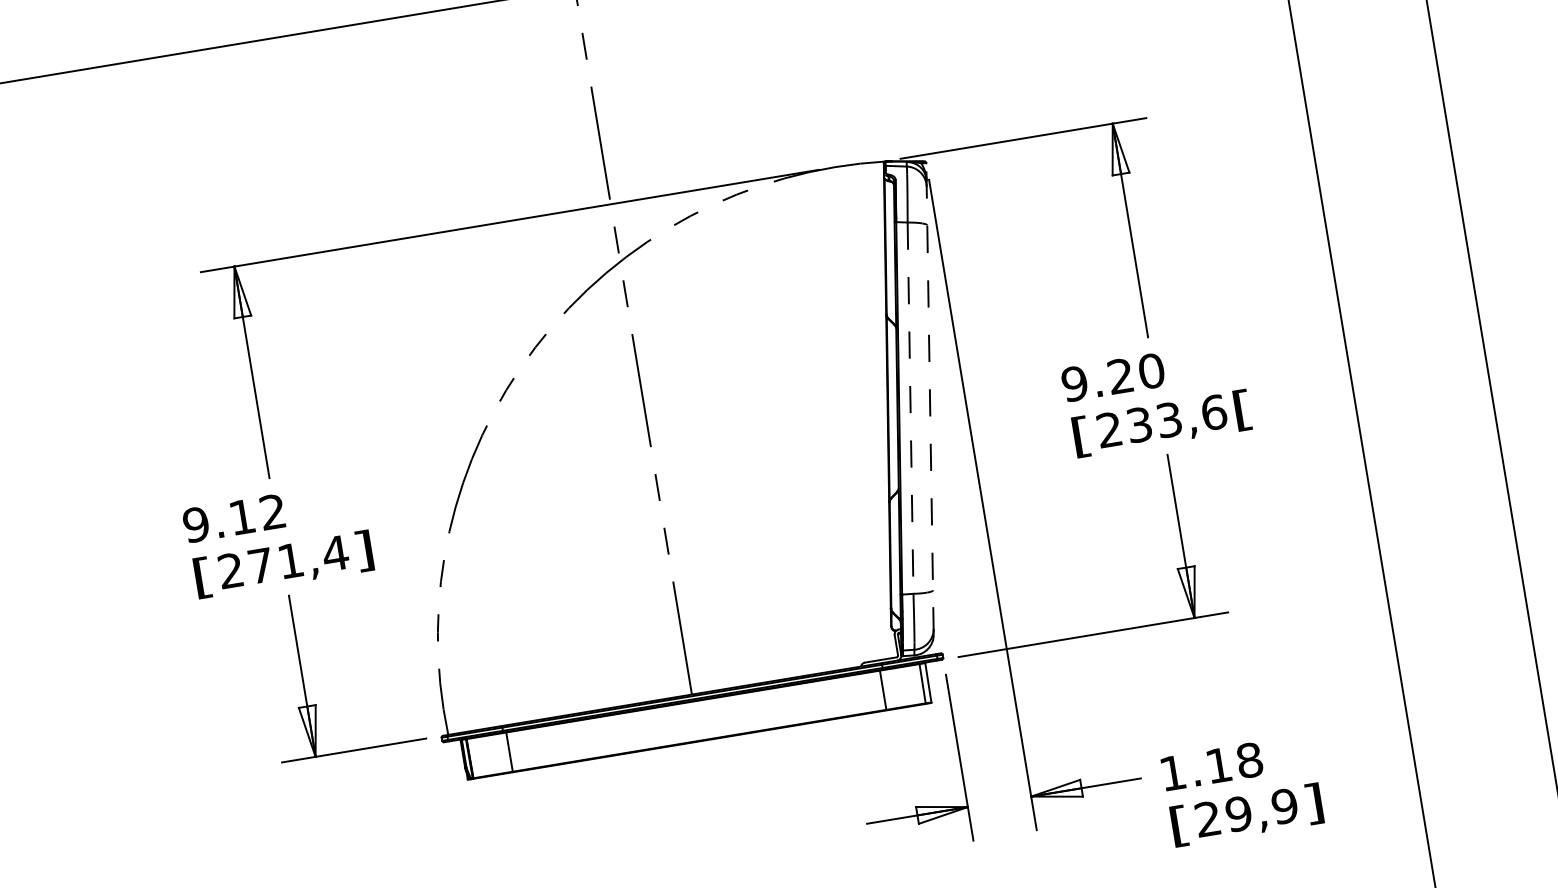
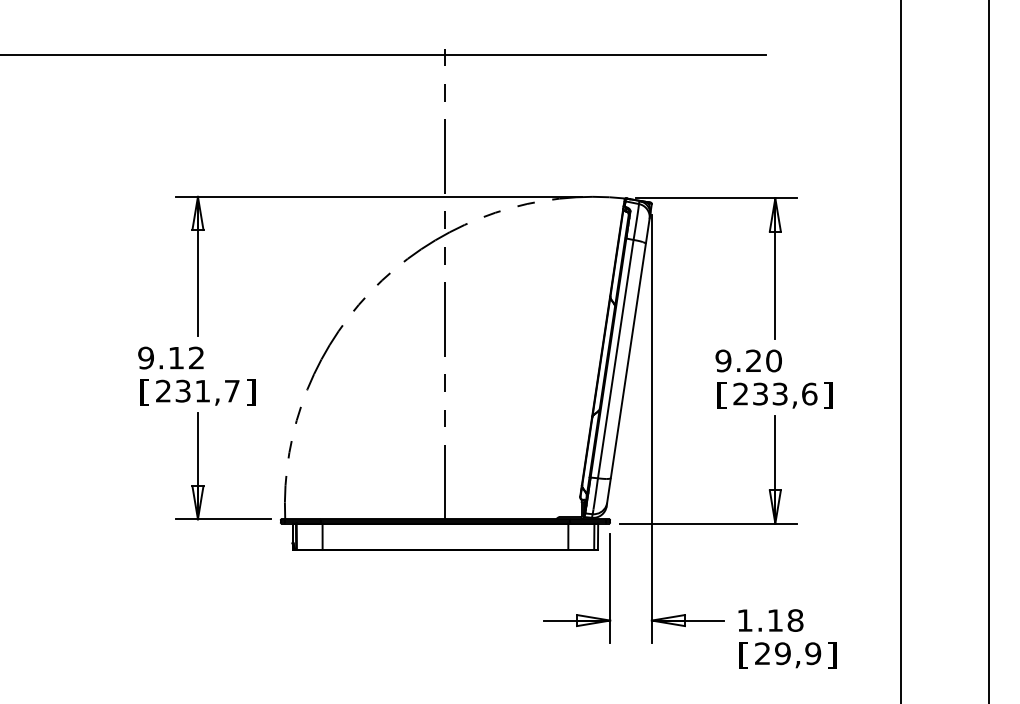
line: (930, 399) -> (629, 355), dashed -> solid
line: (910, 408) -> (615, 359), dashed -> solid
text: (1241, 410) -> (827, 395), [ -> ]
text: (297, 558) -> (207, 390), 271,4 -> 231,7

